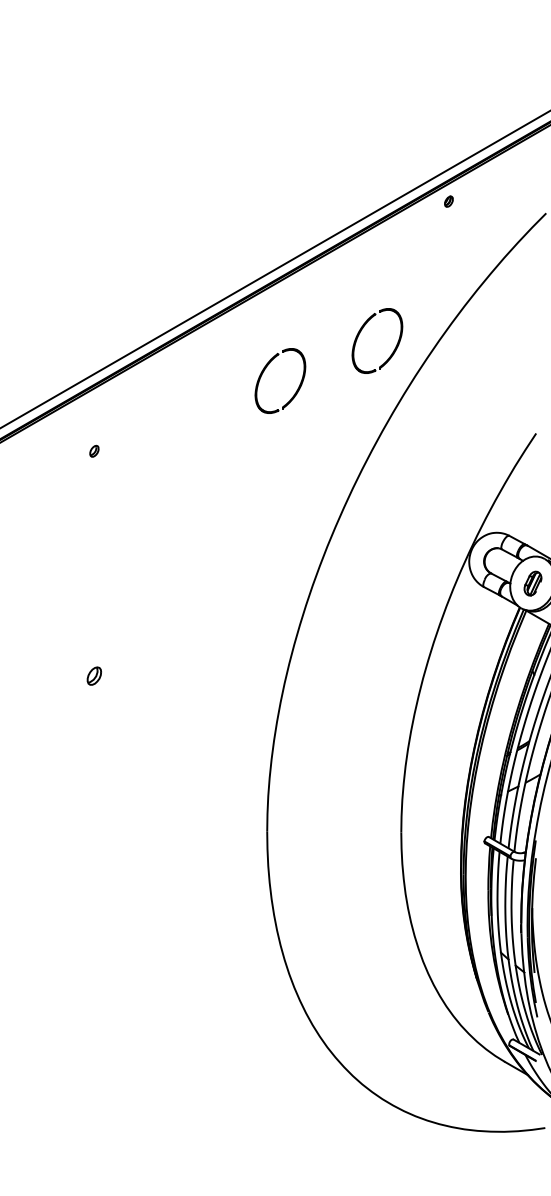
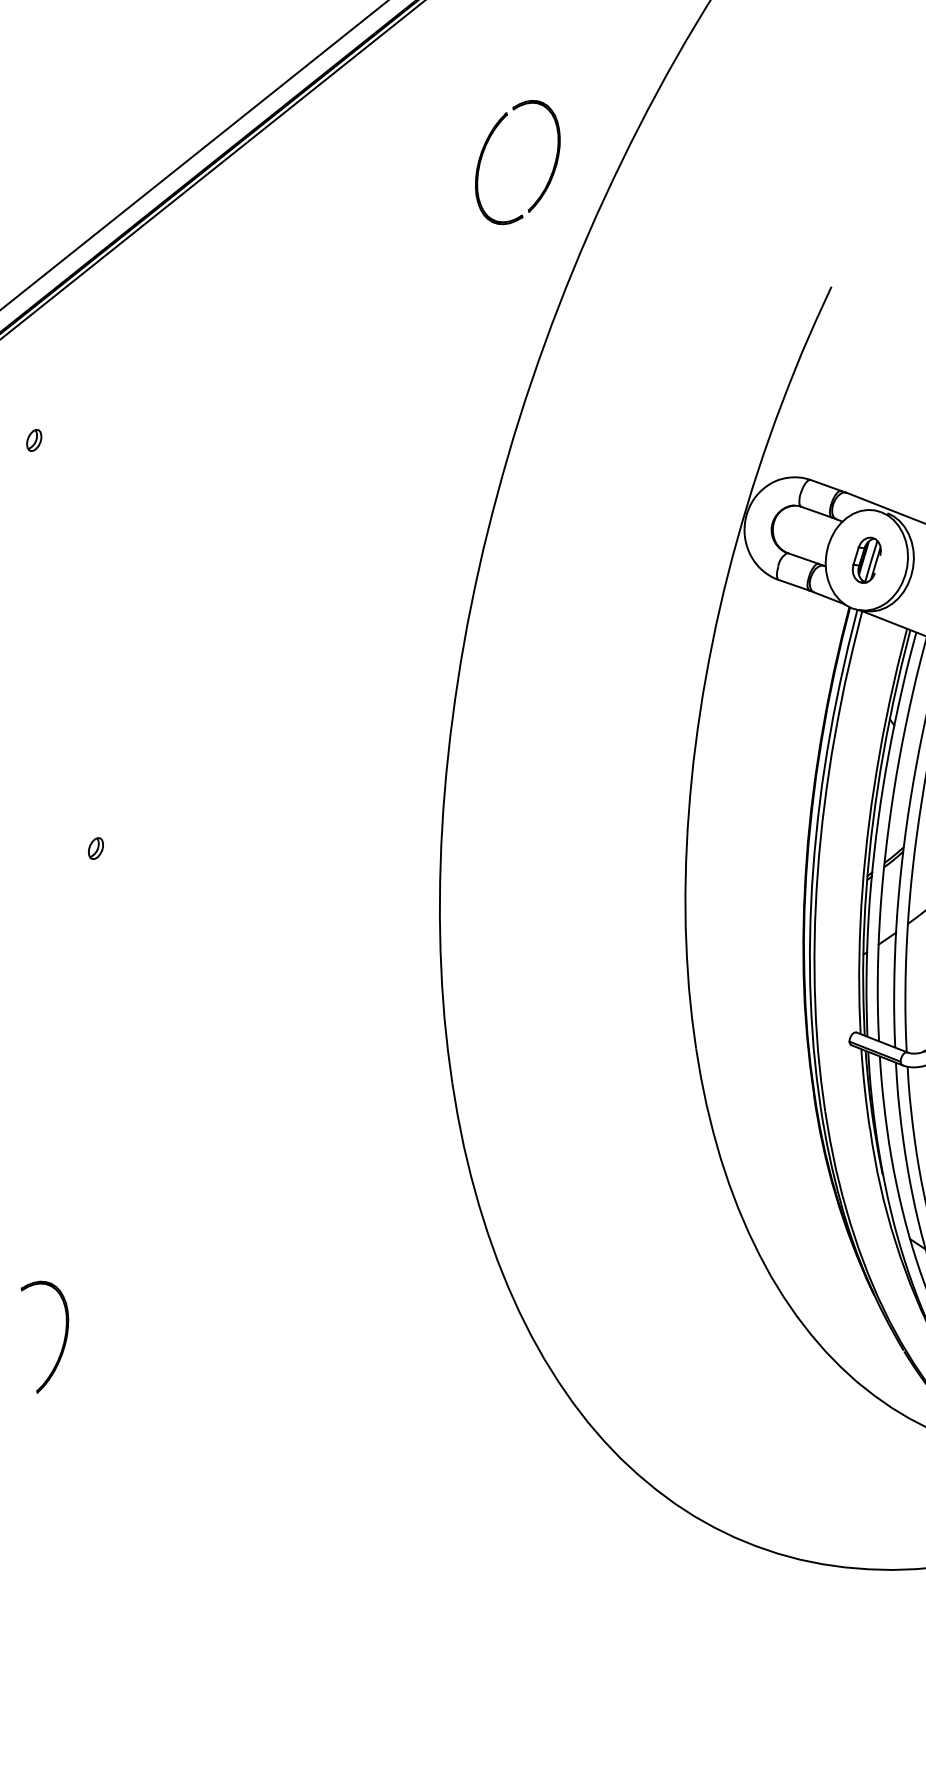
part: (264, 371) -> (321, 248), removed
part: (94, 675) -> (95, 847), size x0.62
part: (36, 937) -> (62, 1339), added

